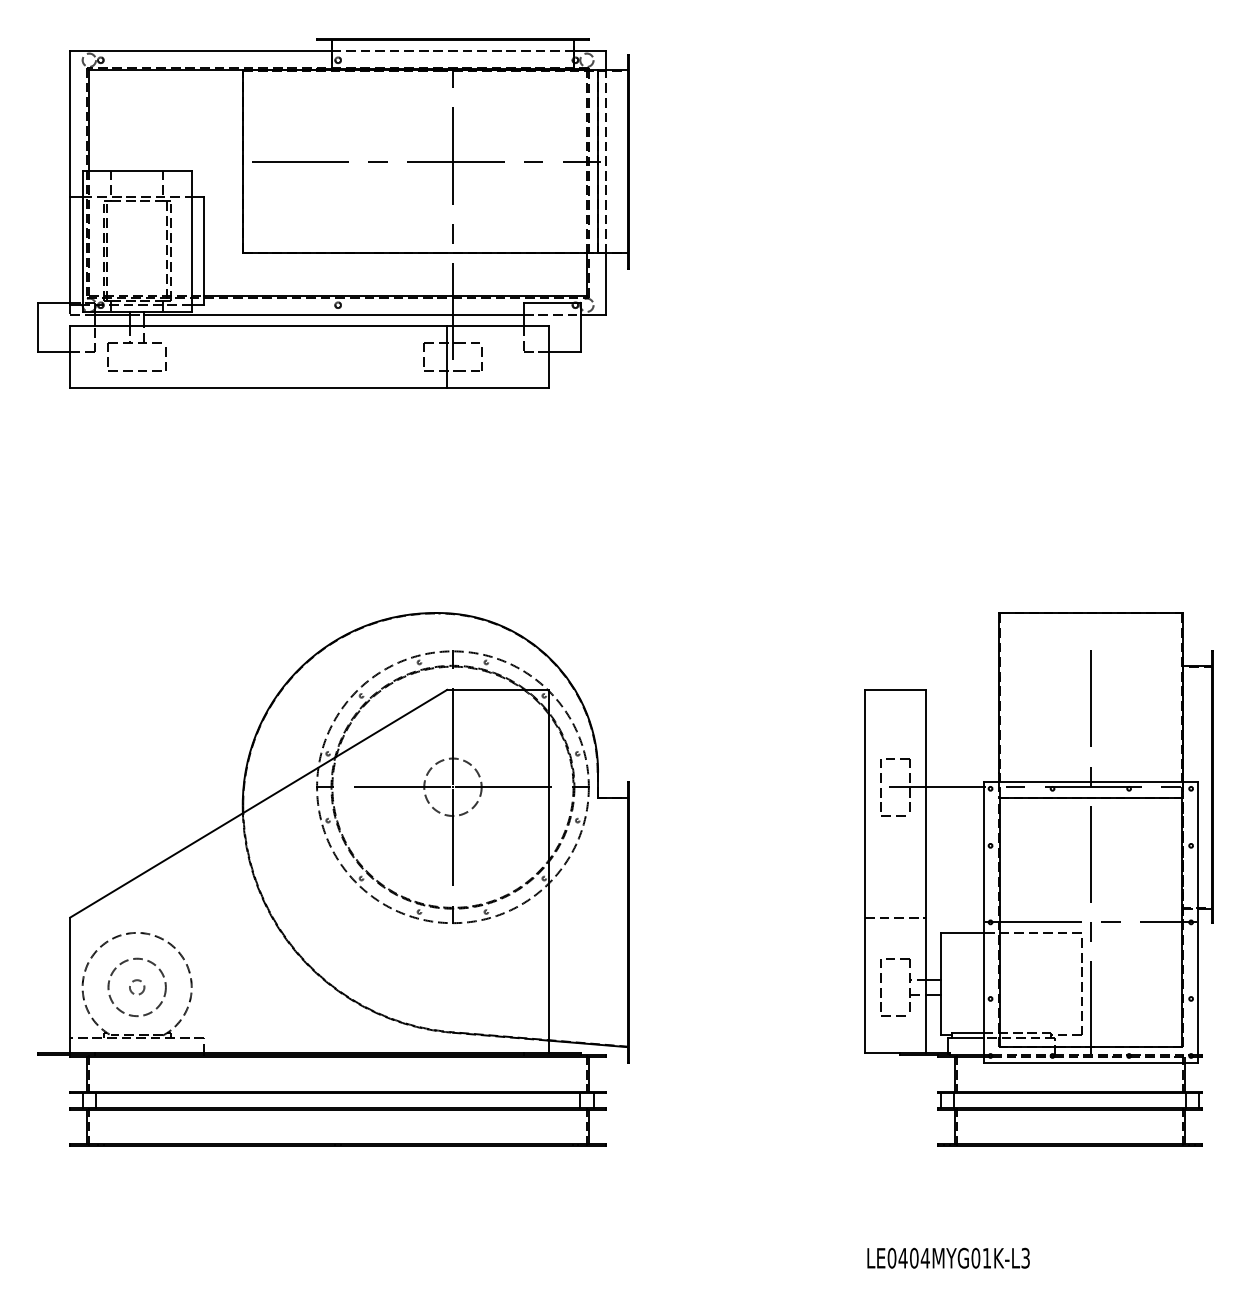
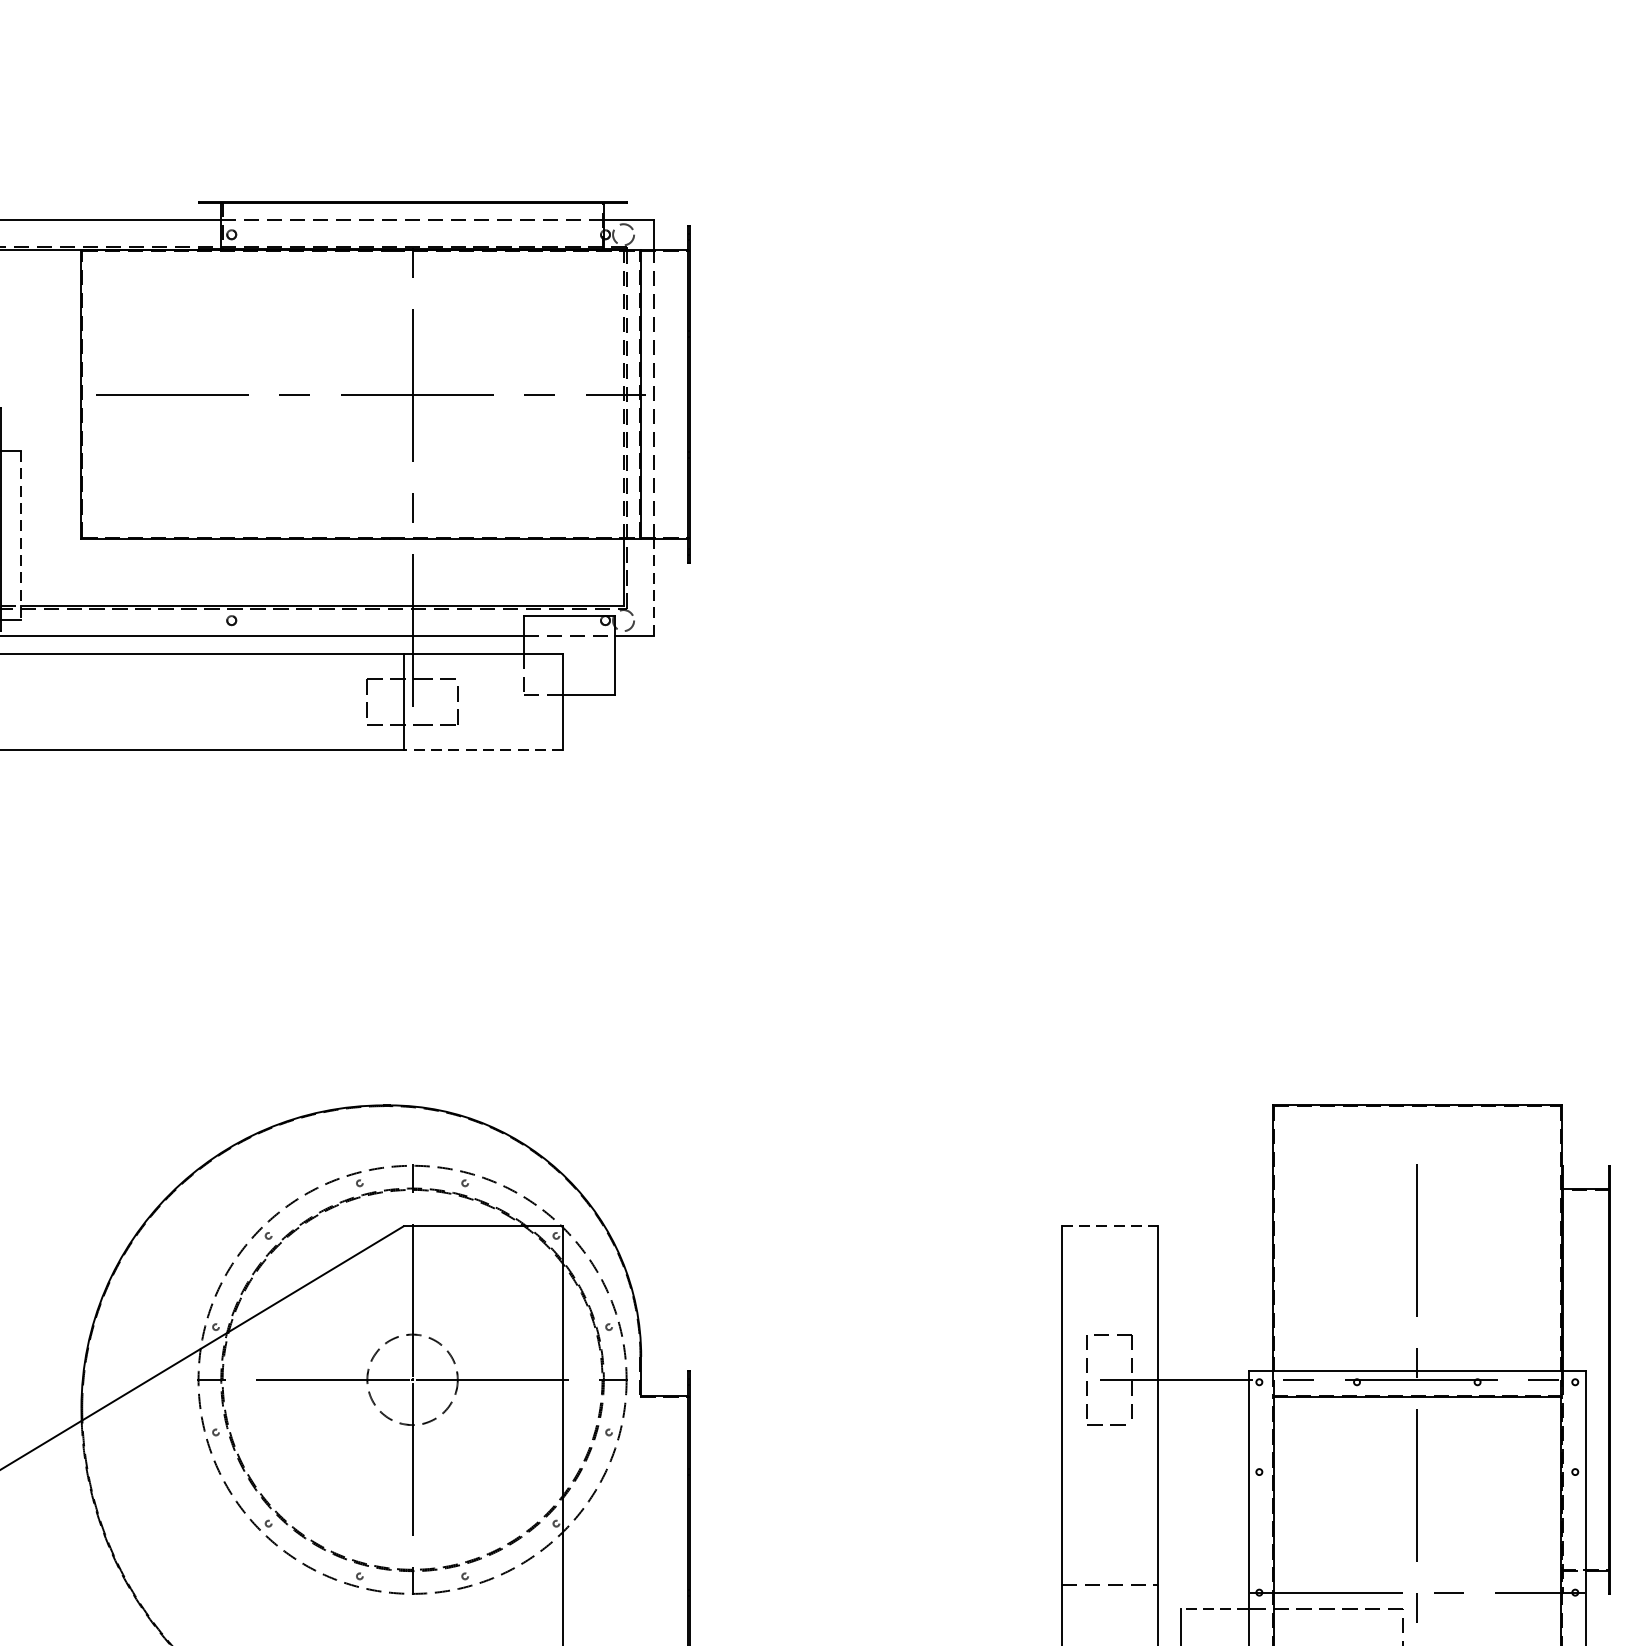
line: (204, 251) -> (21, 535), solid -> dashed
line: (606, 284) -> (654, 587), solid -> dashed
line: (497, 387) -> (482, 750), solid -> dashed
line: (895, 689) -> (1109, 1225), solid -> dashed
line: (962, 932) -> (1215, 1608), solid -> dashed

